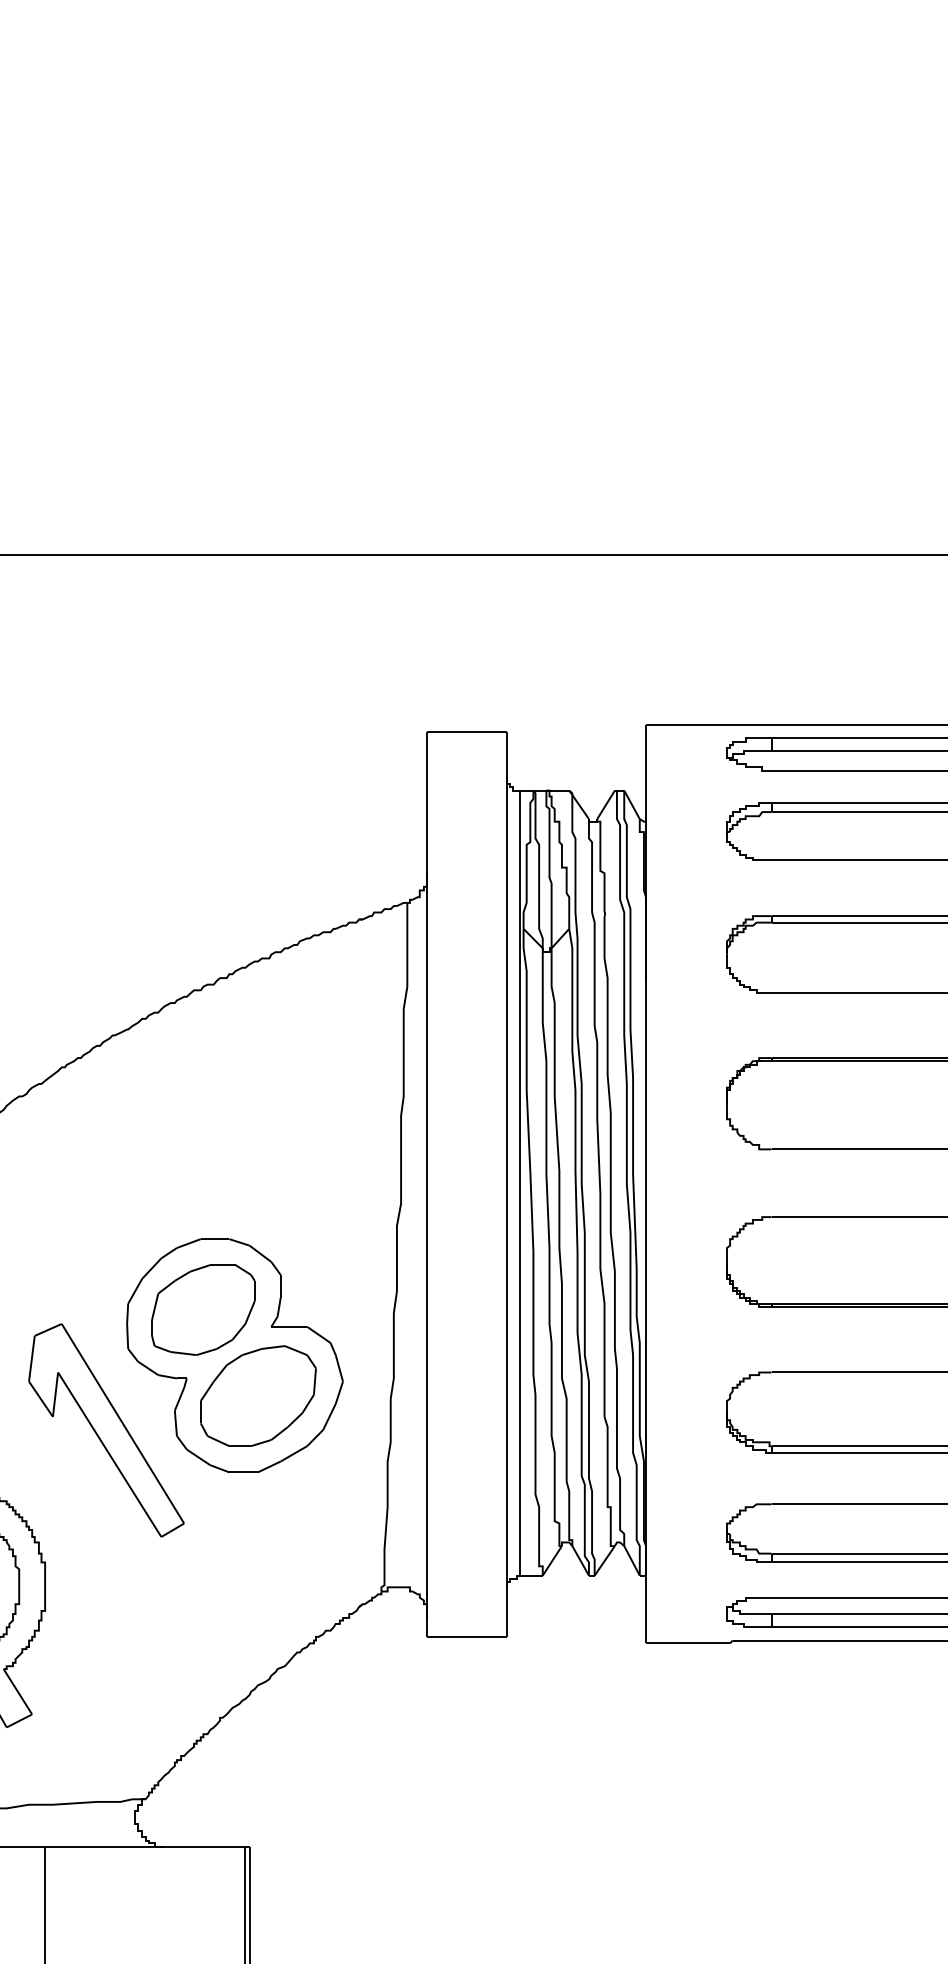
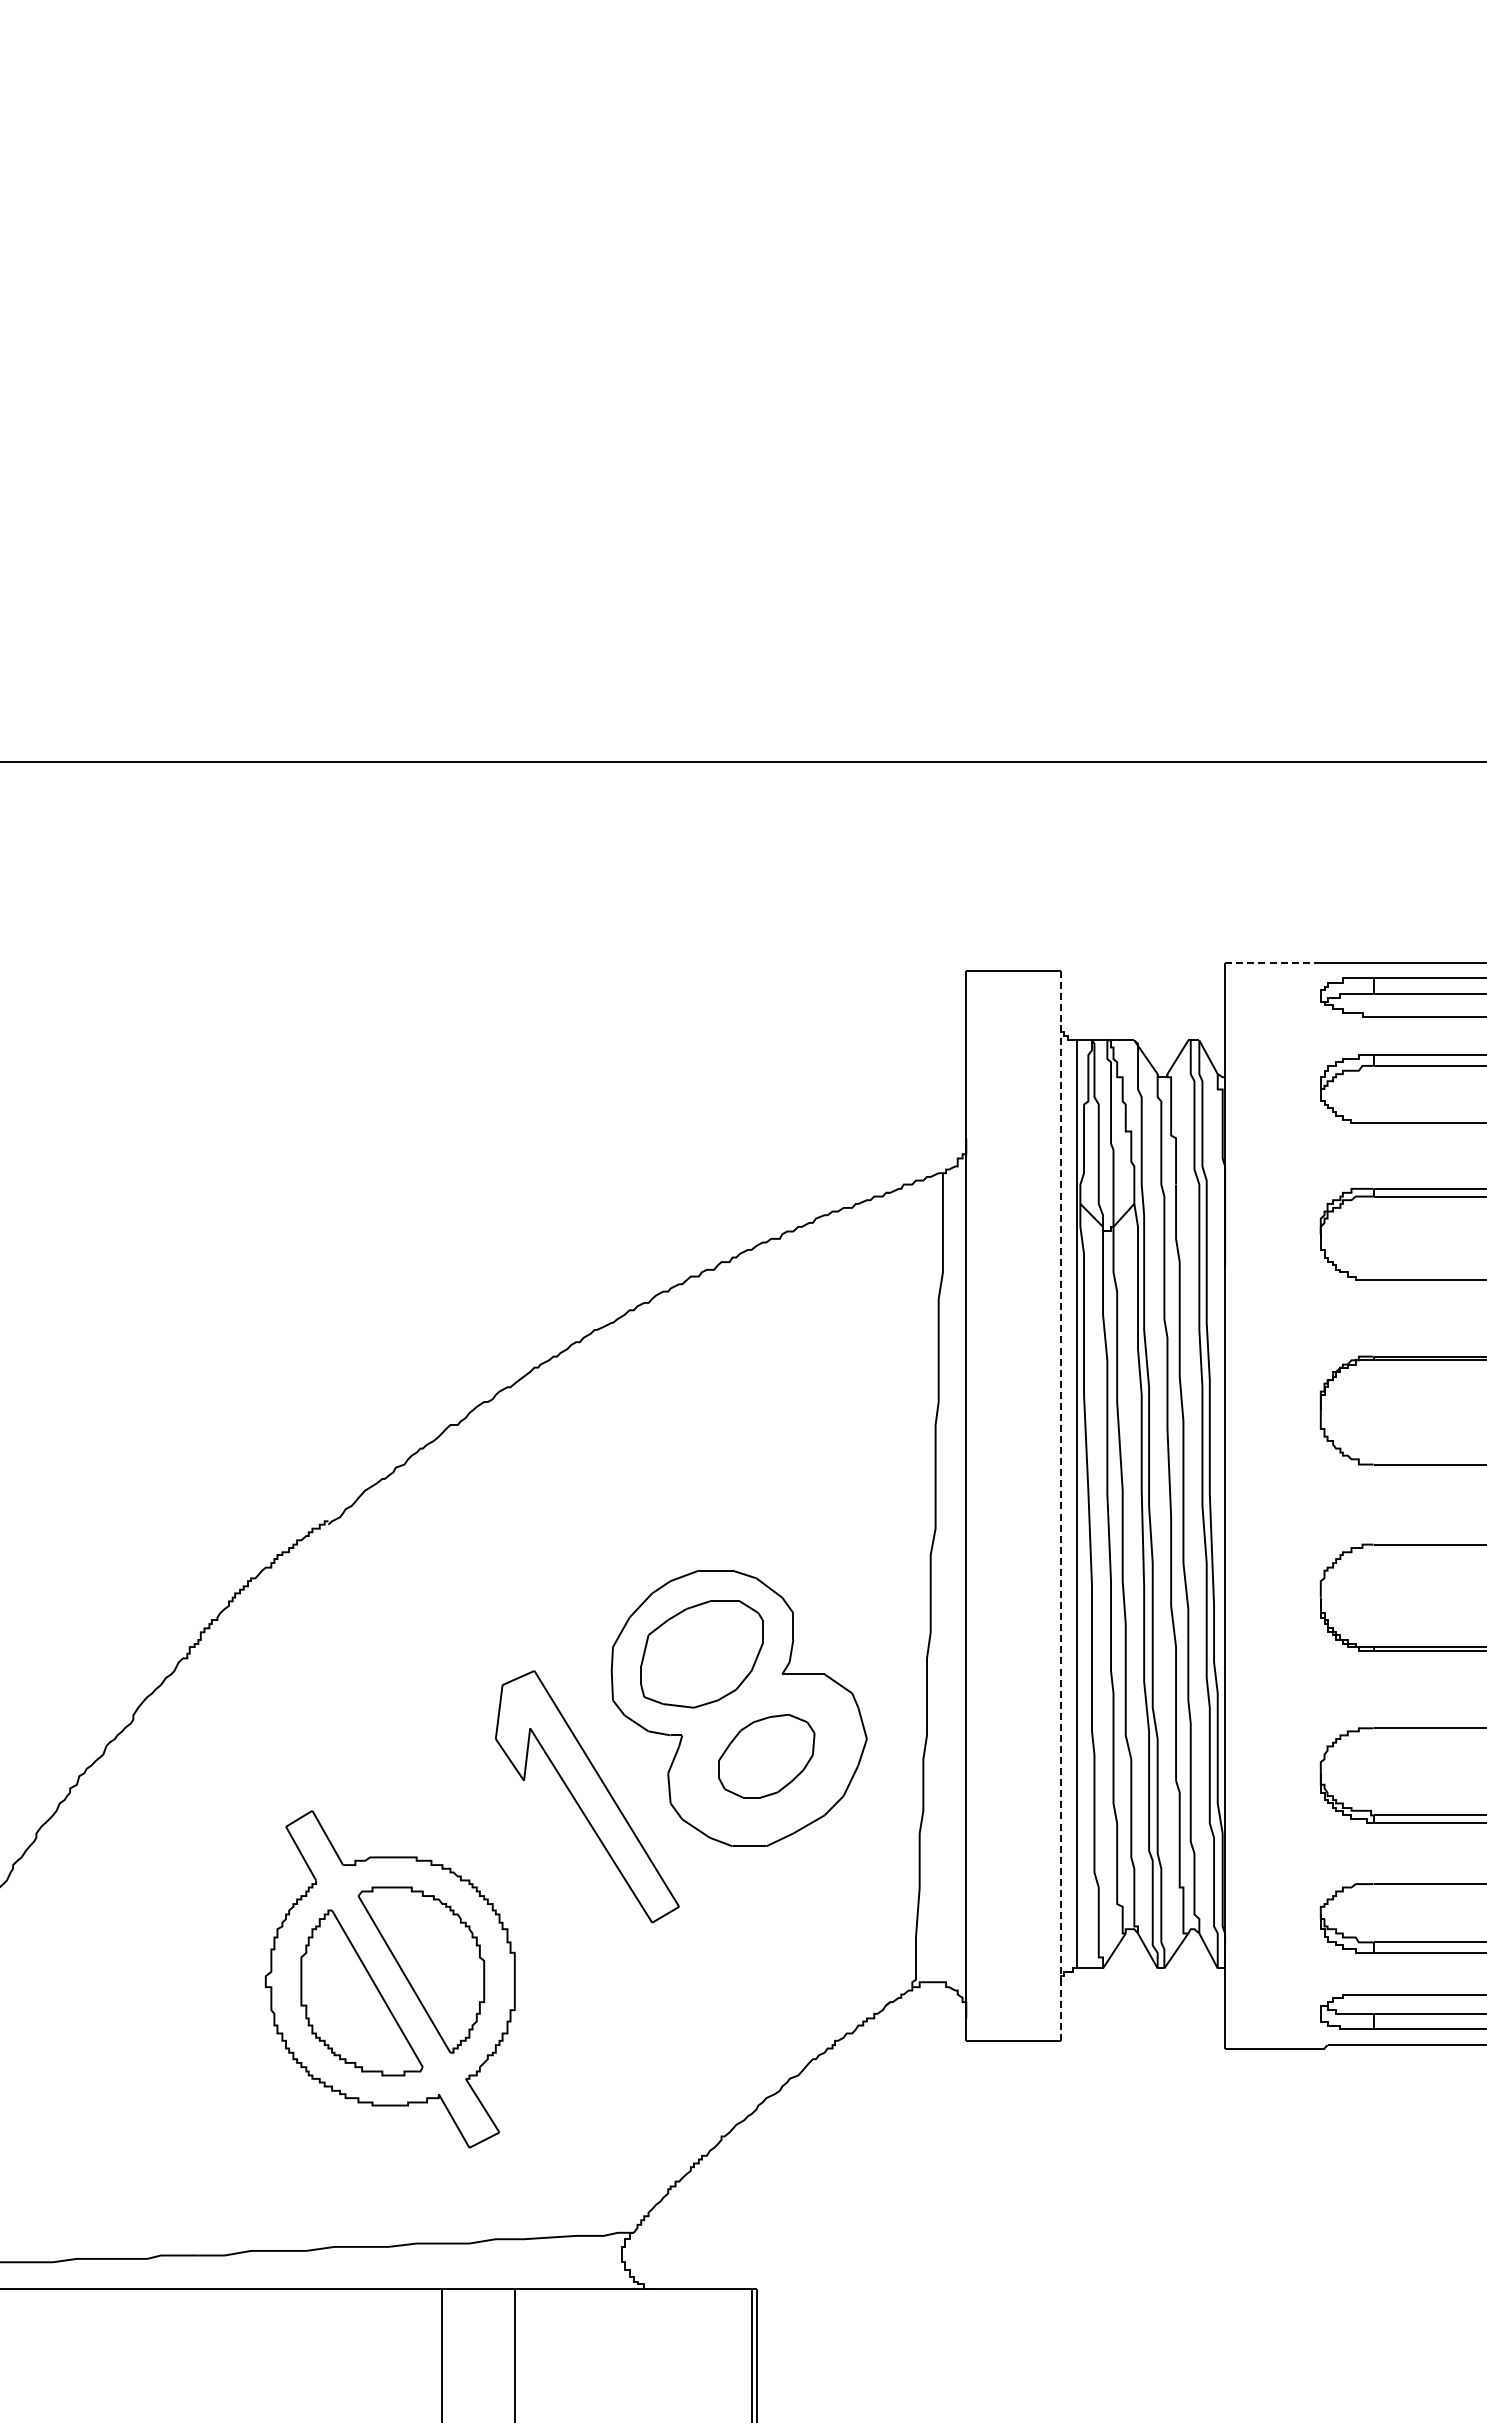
line: (686, 725) -> (1272, 963), solid -> dashed
line: (506, 1184) -> (1060, 1505), solid -> dashed
part: (258, 1395) -> (766, 1755), size x0.7

